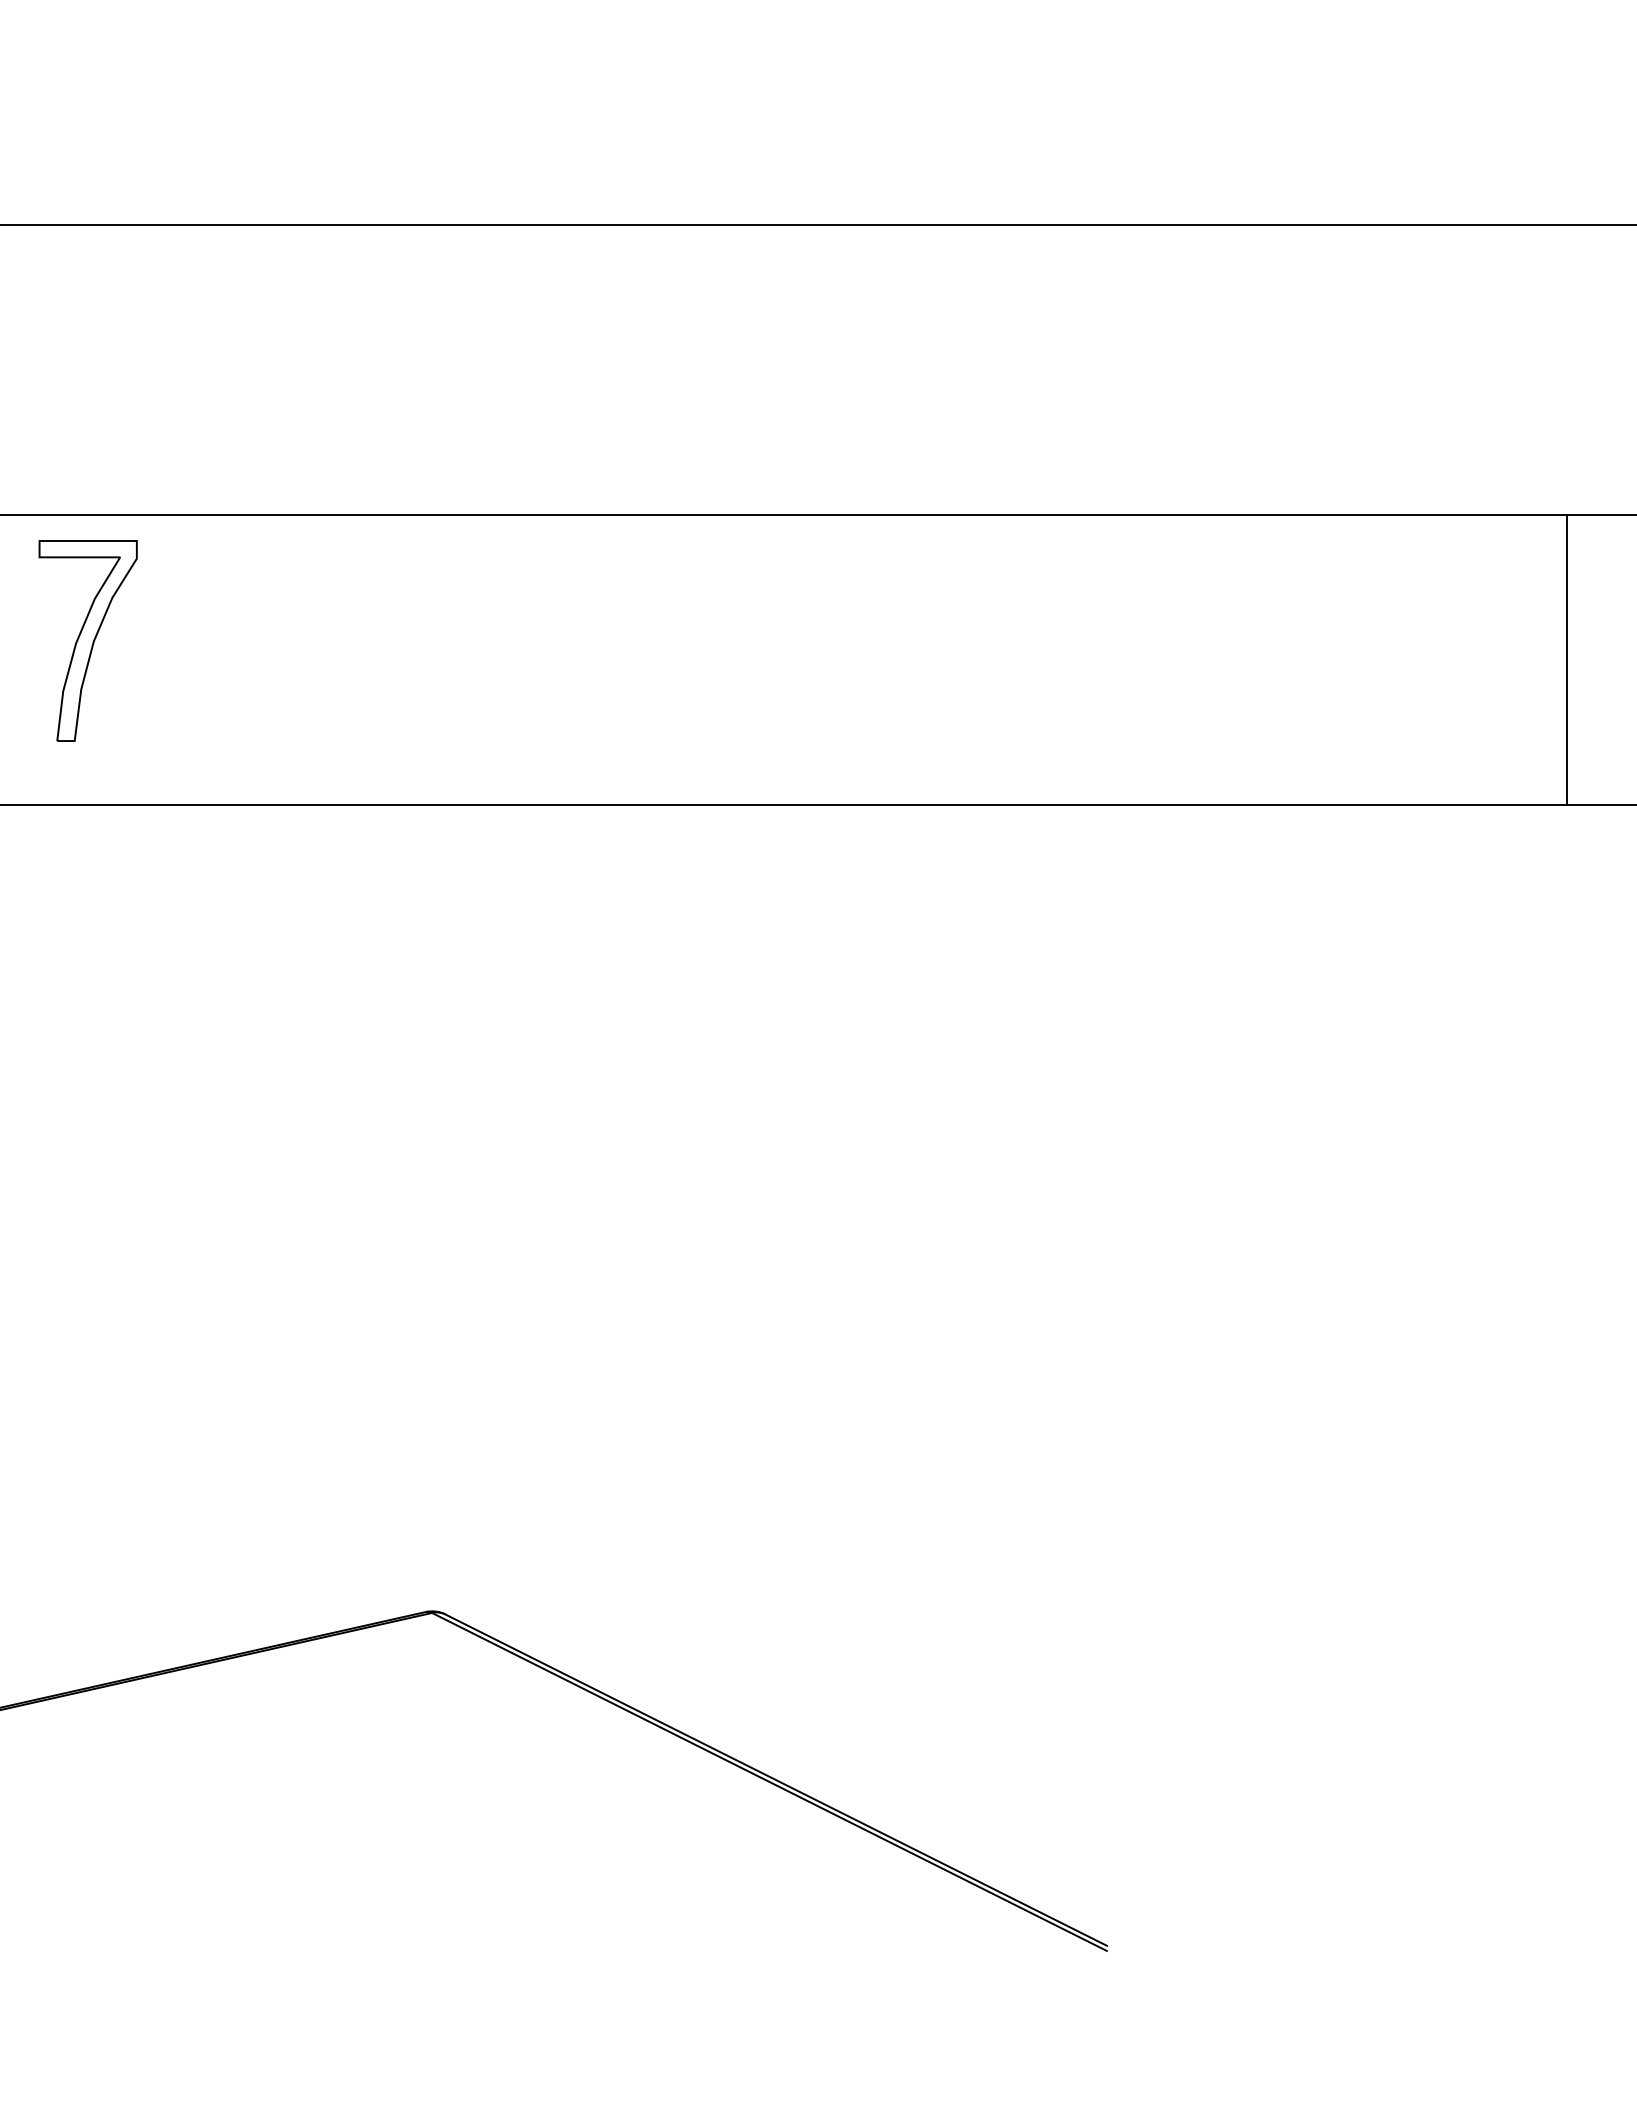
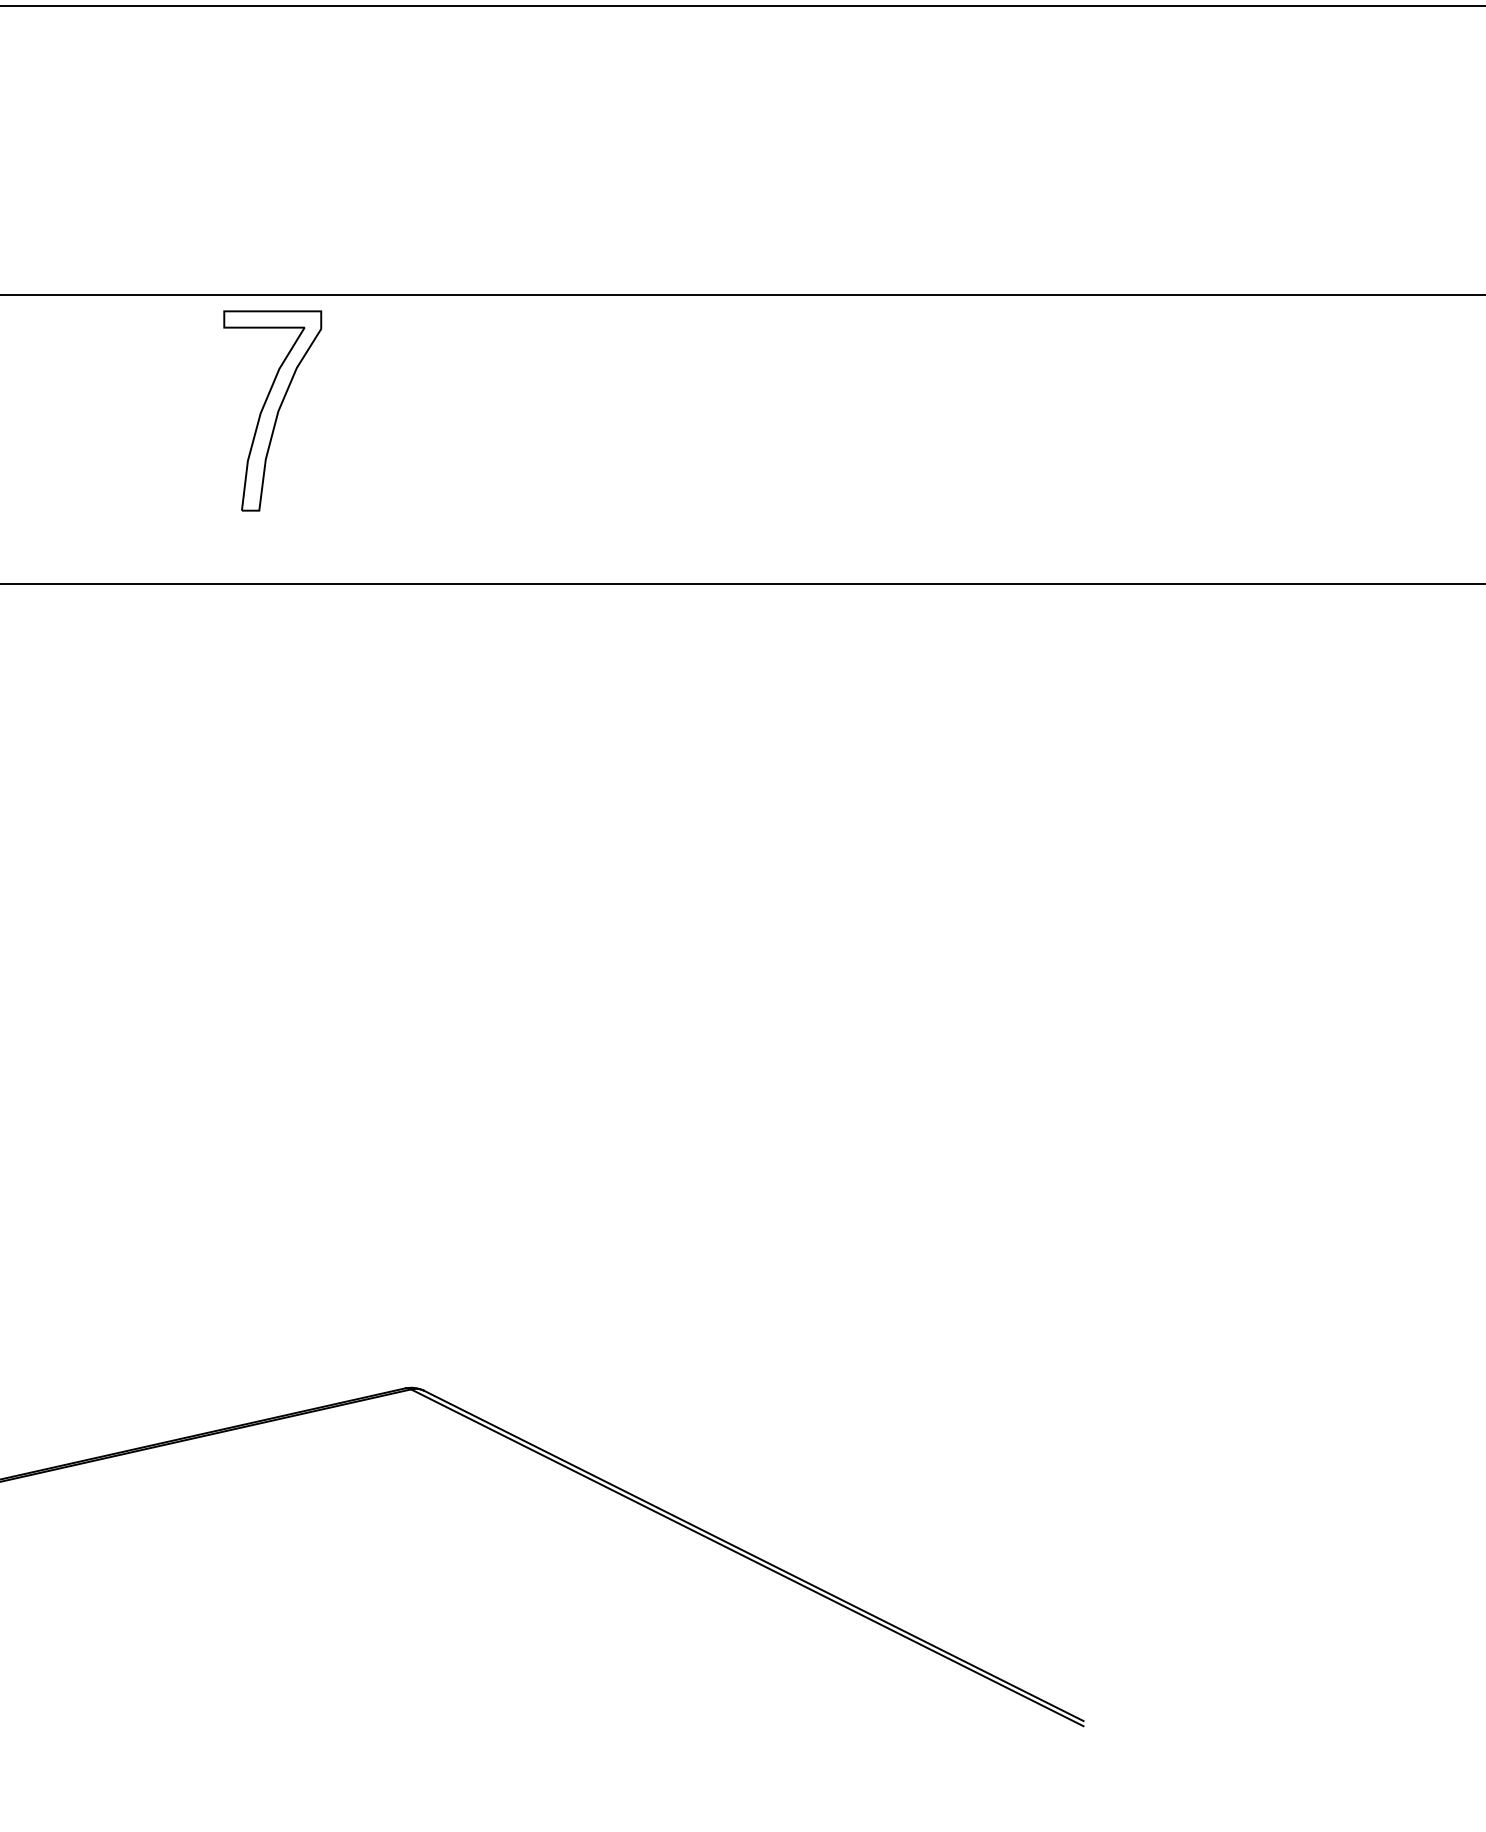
part: (87, 640) -> (272, 410), moved

